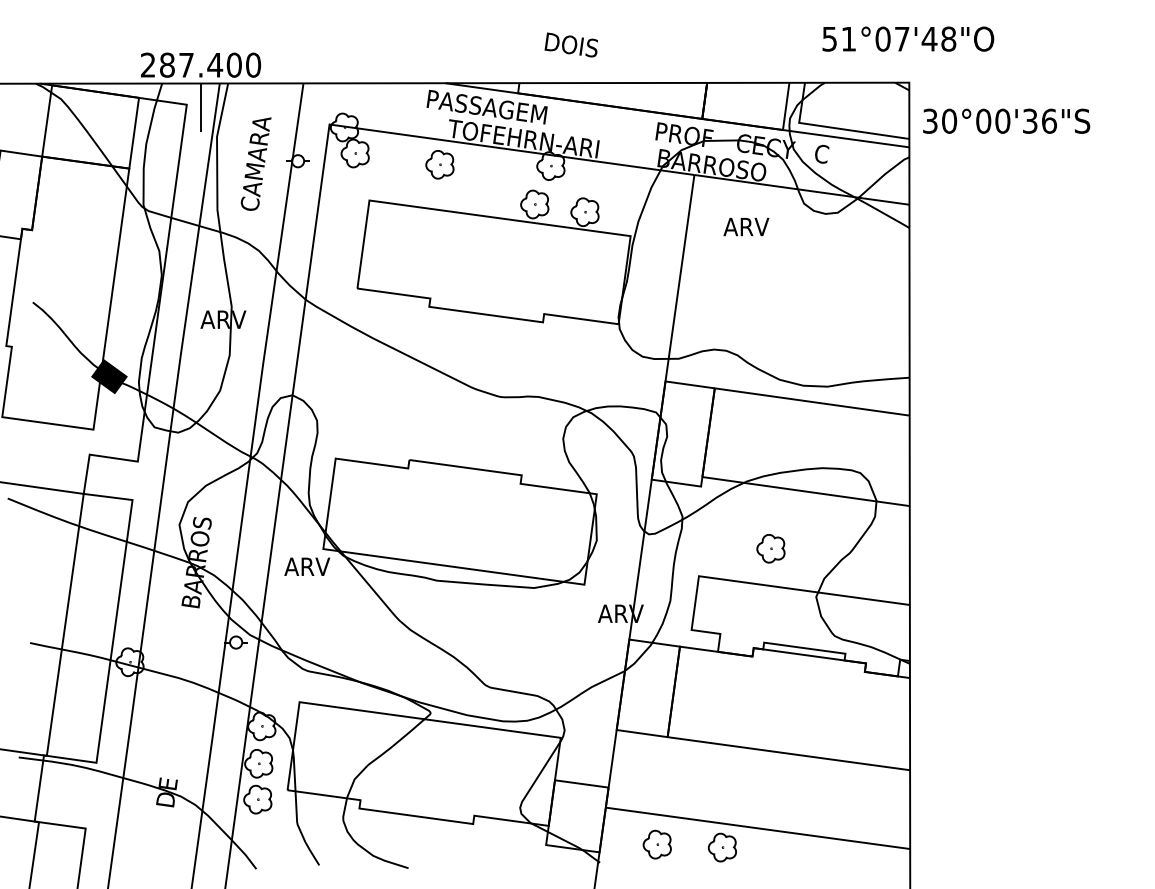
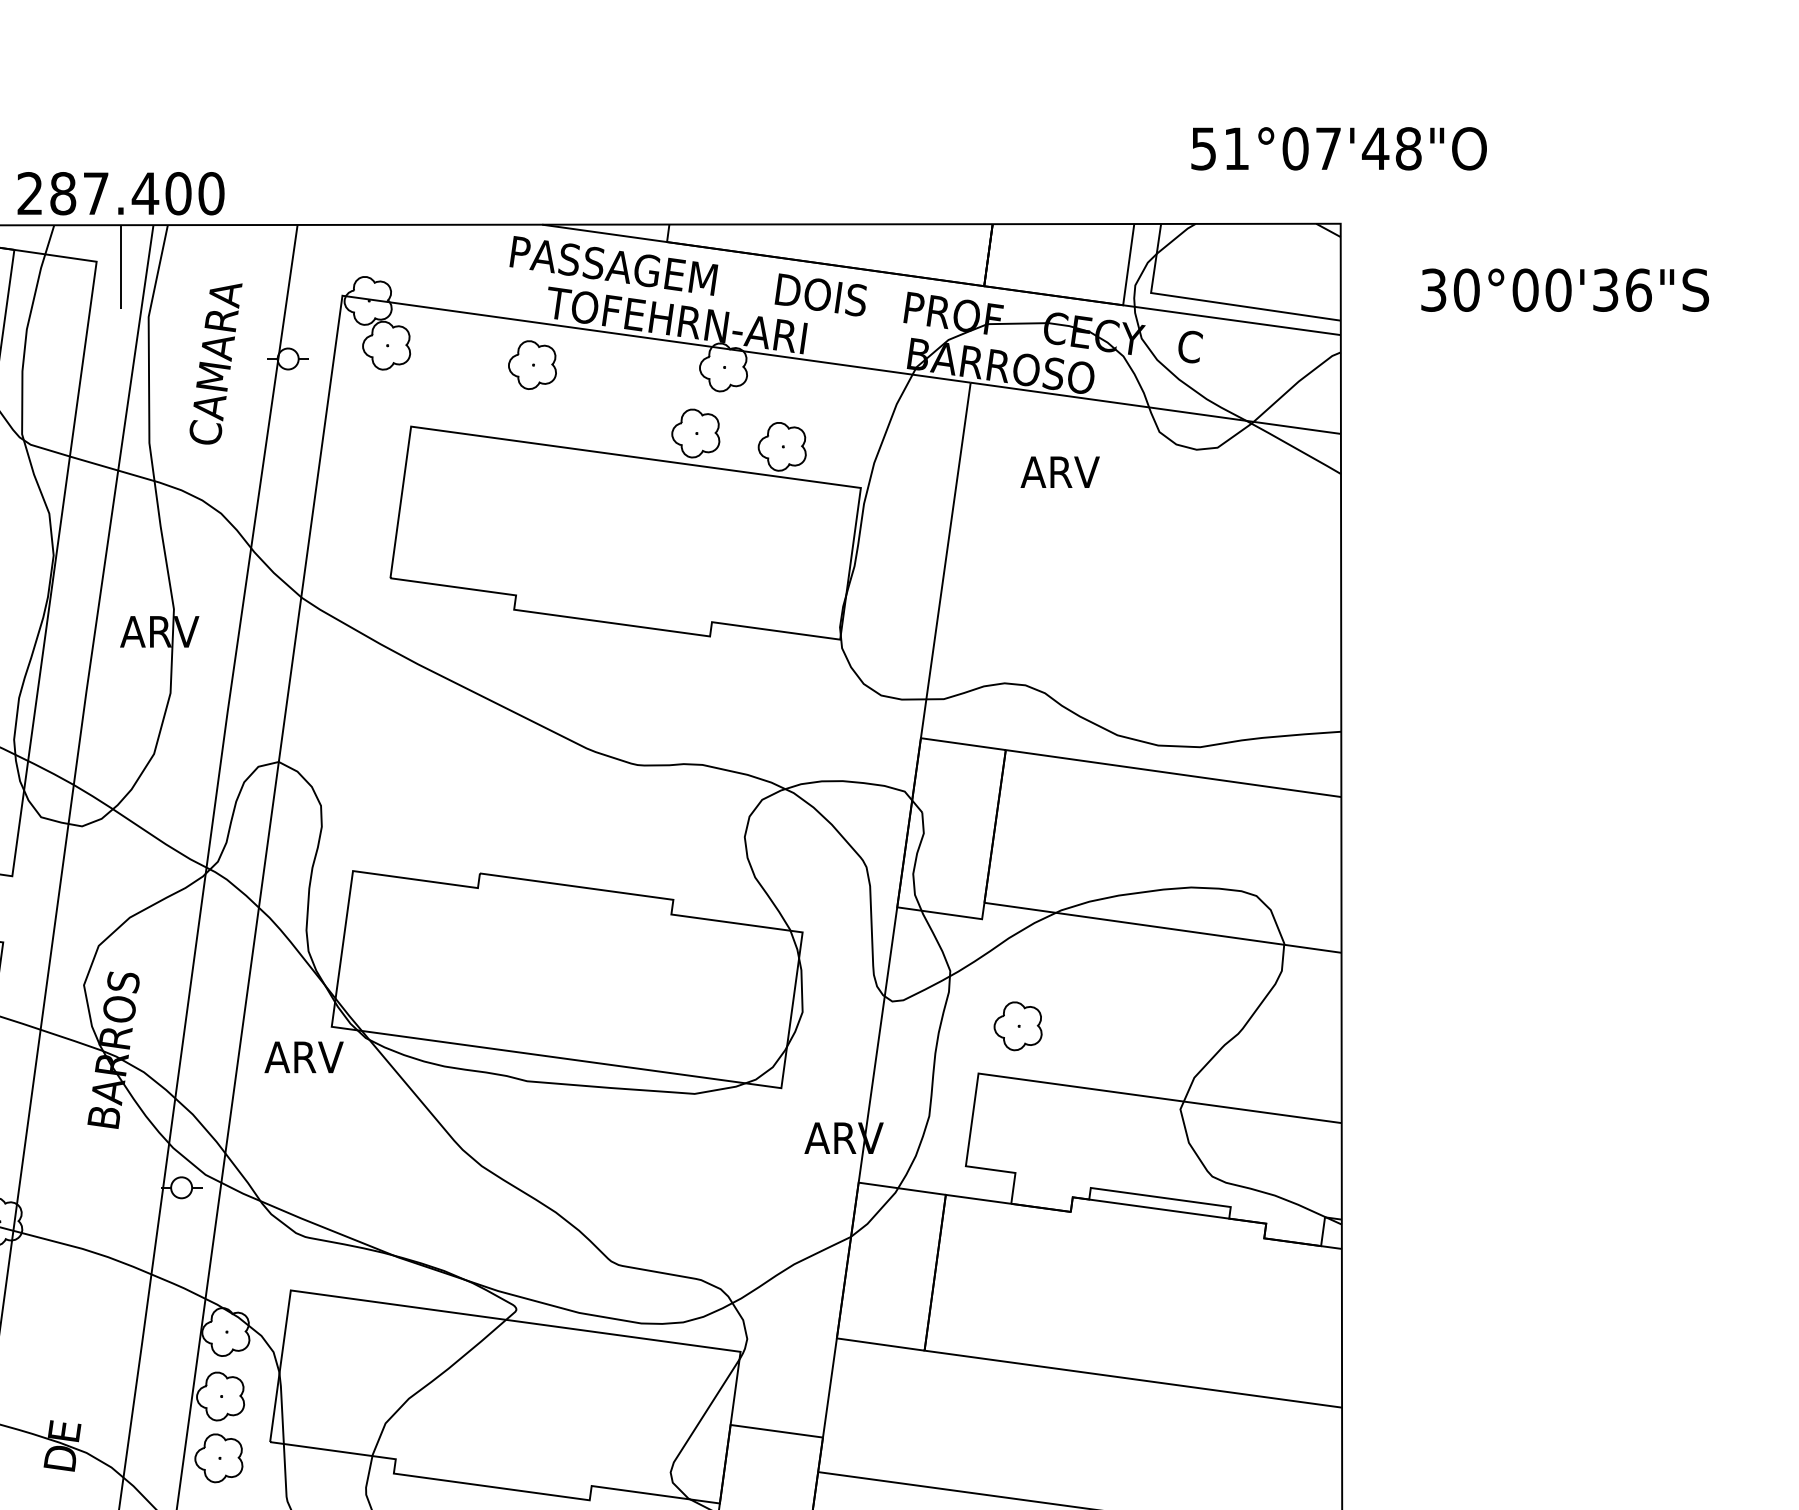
text: (570, 44) -> (819, 294), moved
text: (1006, 120) -> (1564, 288), moved
part: (770, 548) -> (1017, 1025), moved

